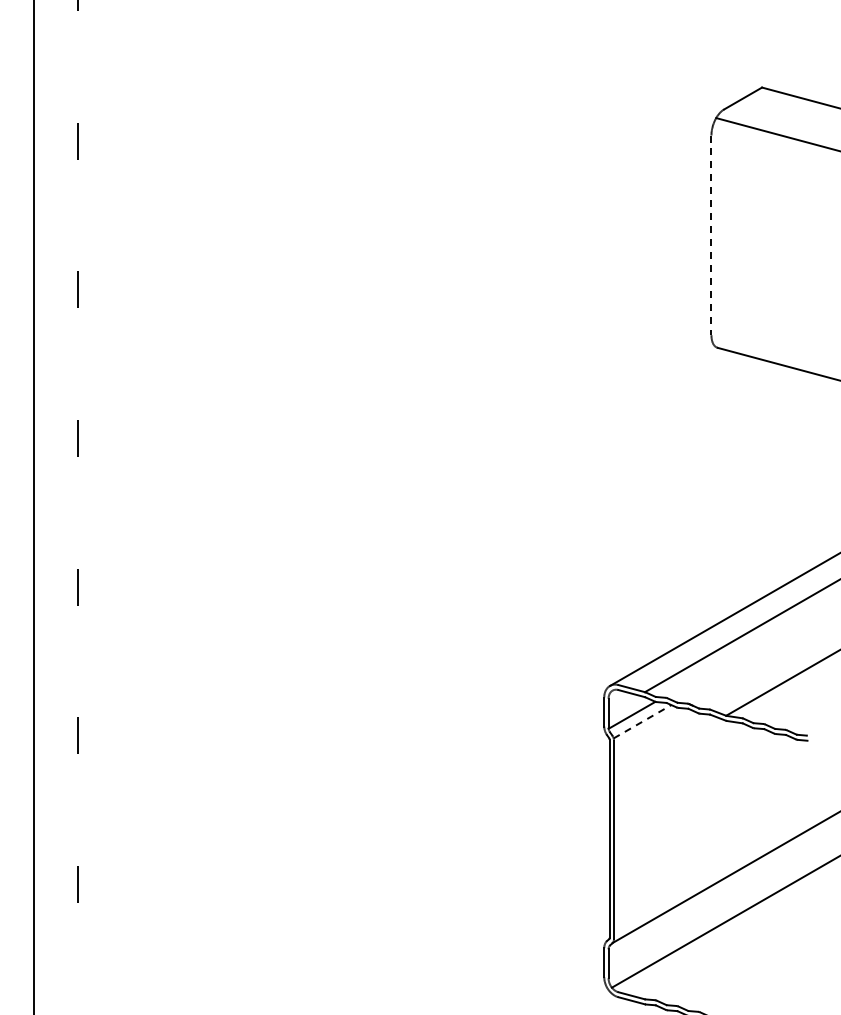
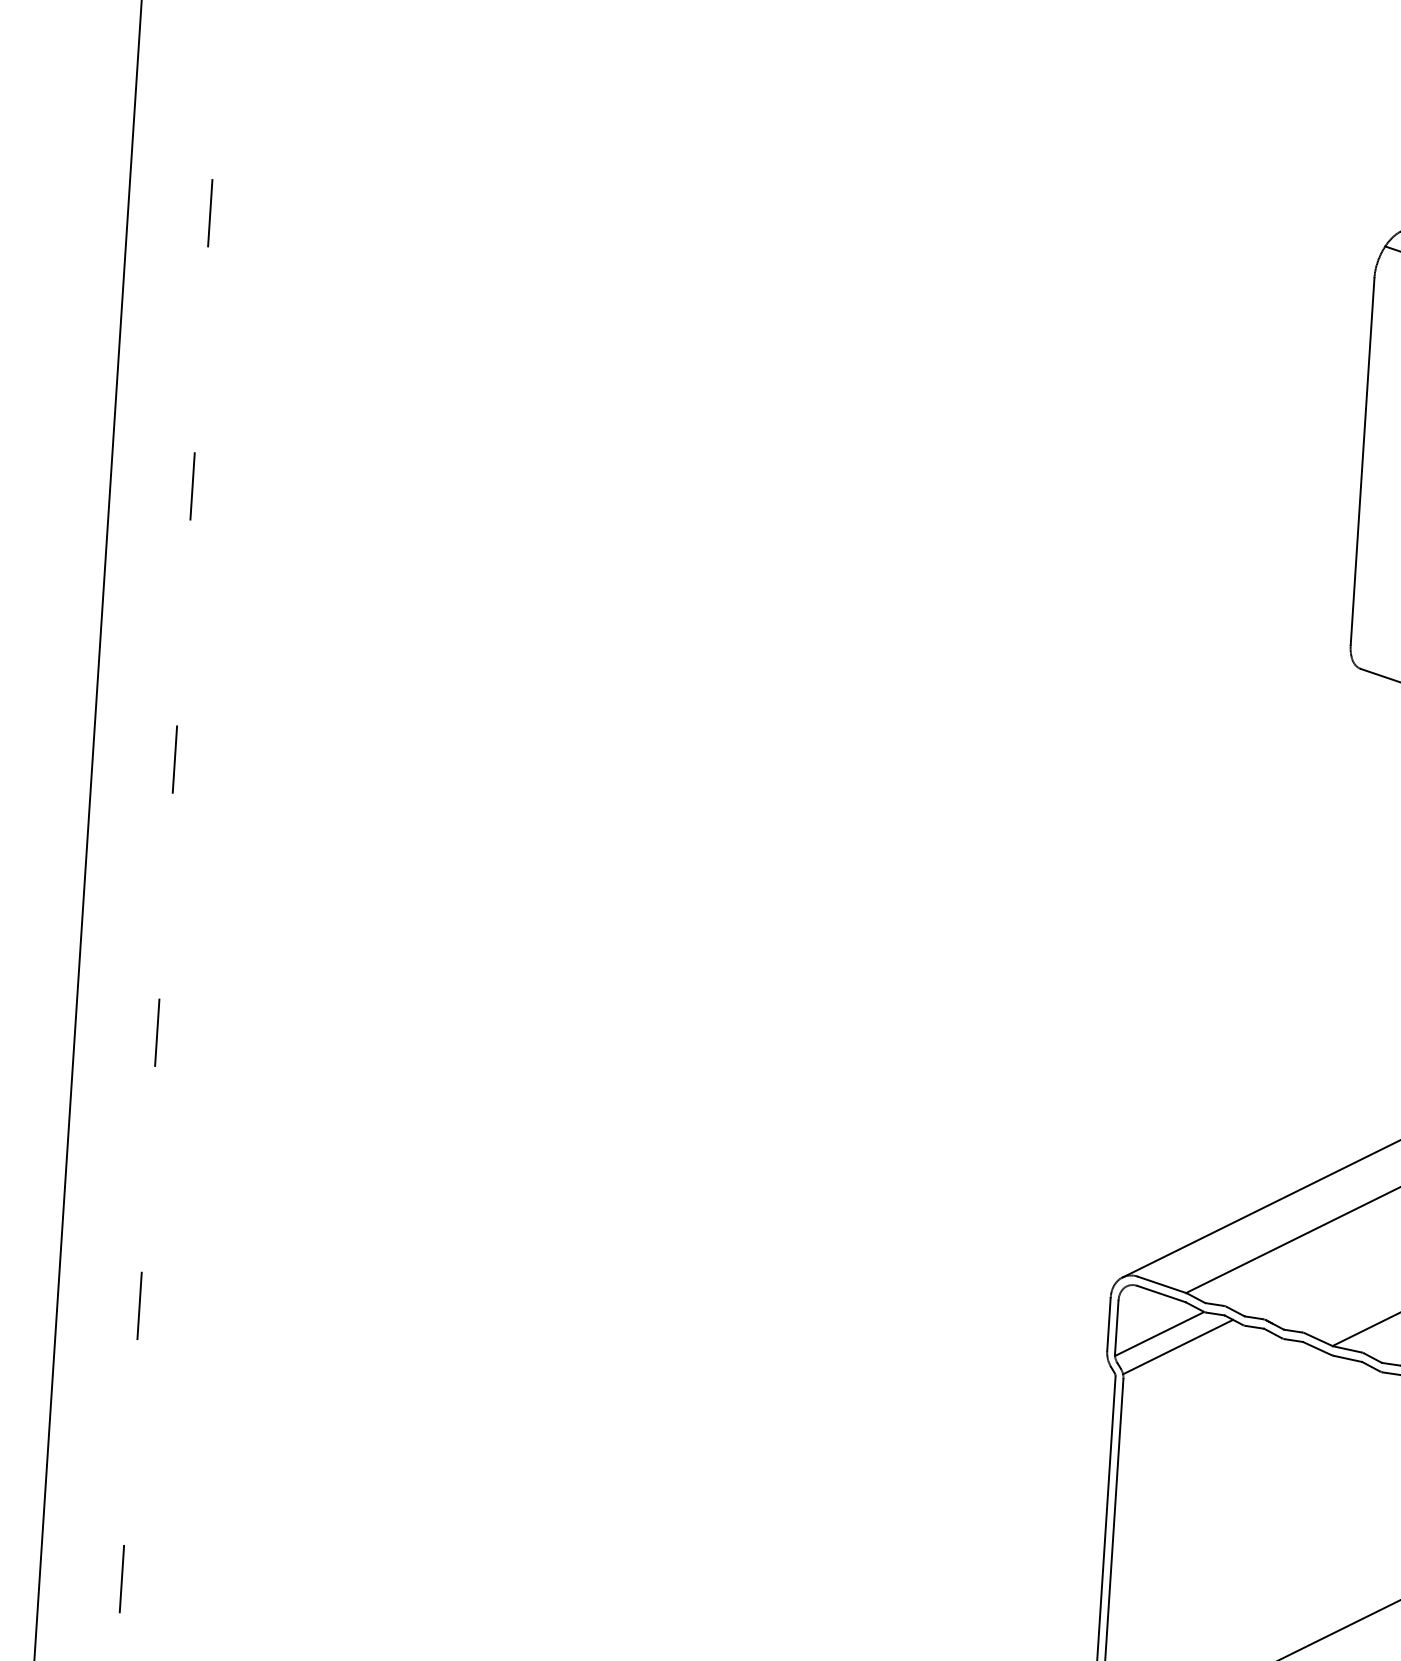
line: (711, 235) -> (1362, 461), dashed -> solid
line: (642, 721) -> (1178, 1346), dashed -> solid

